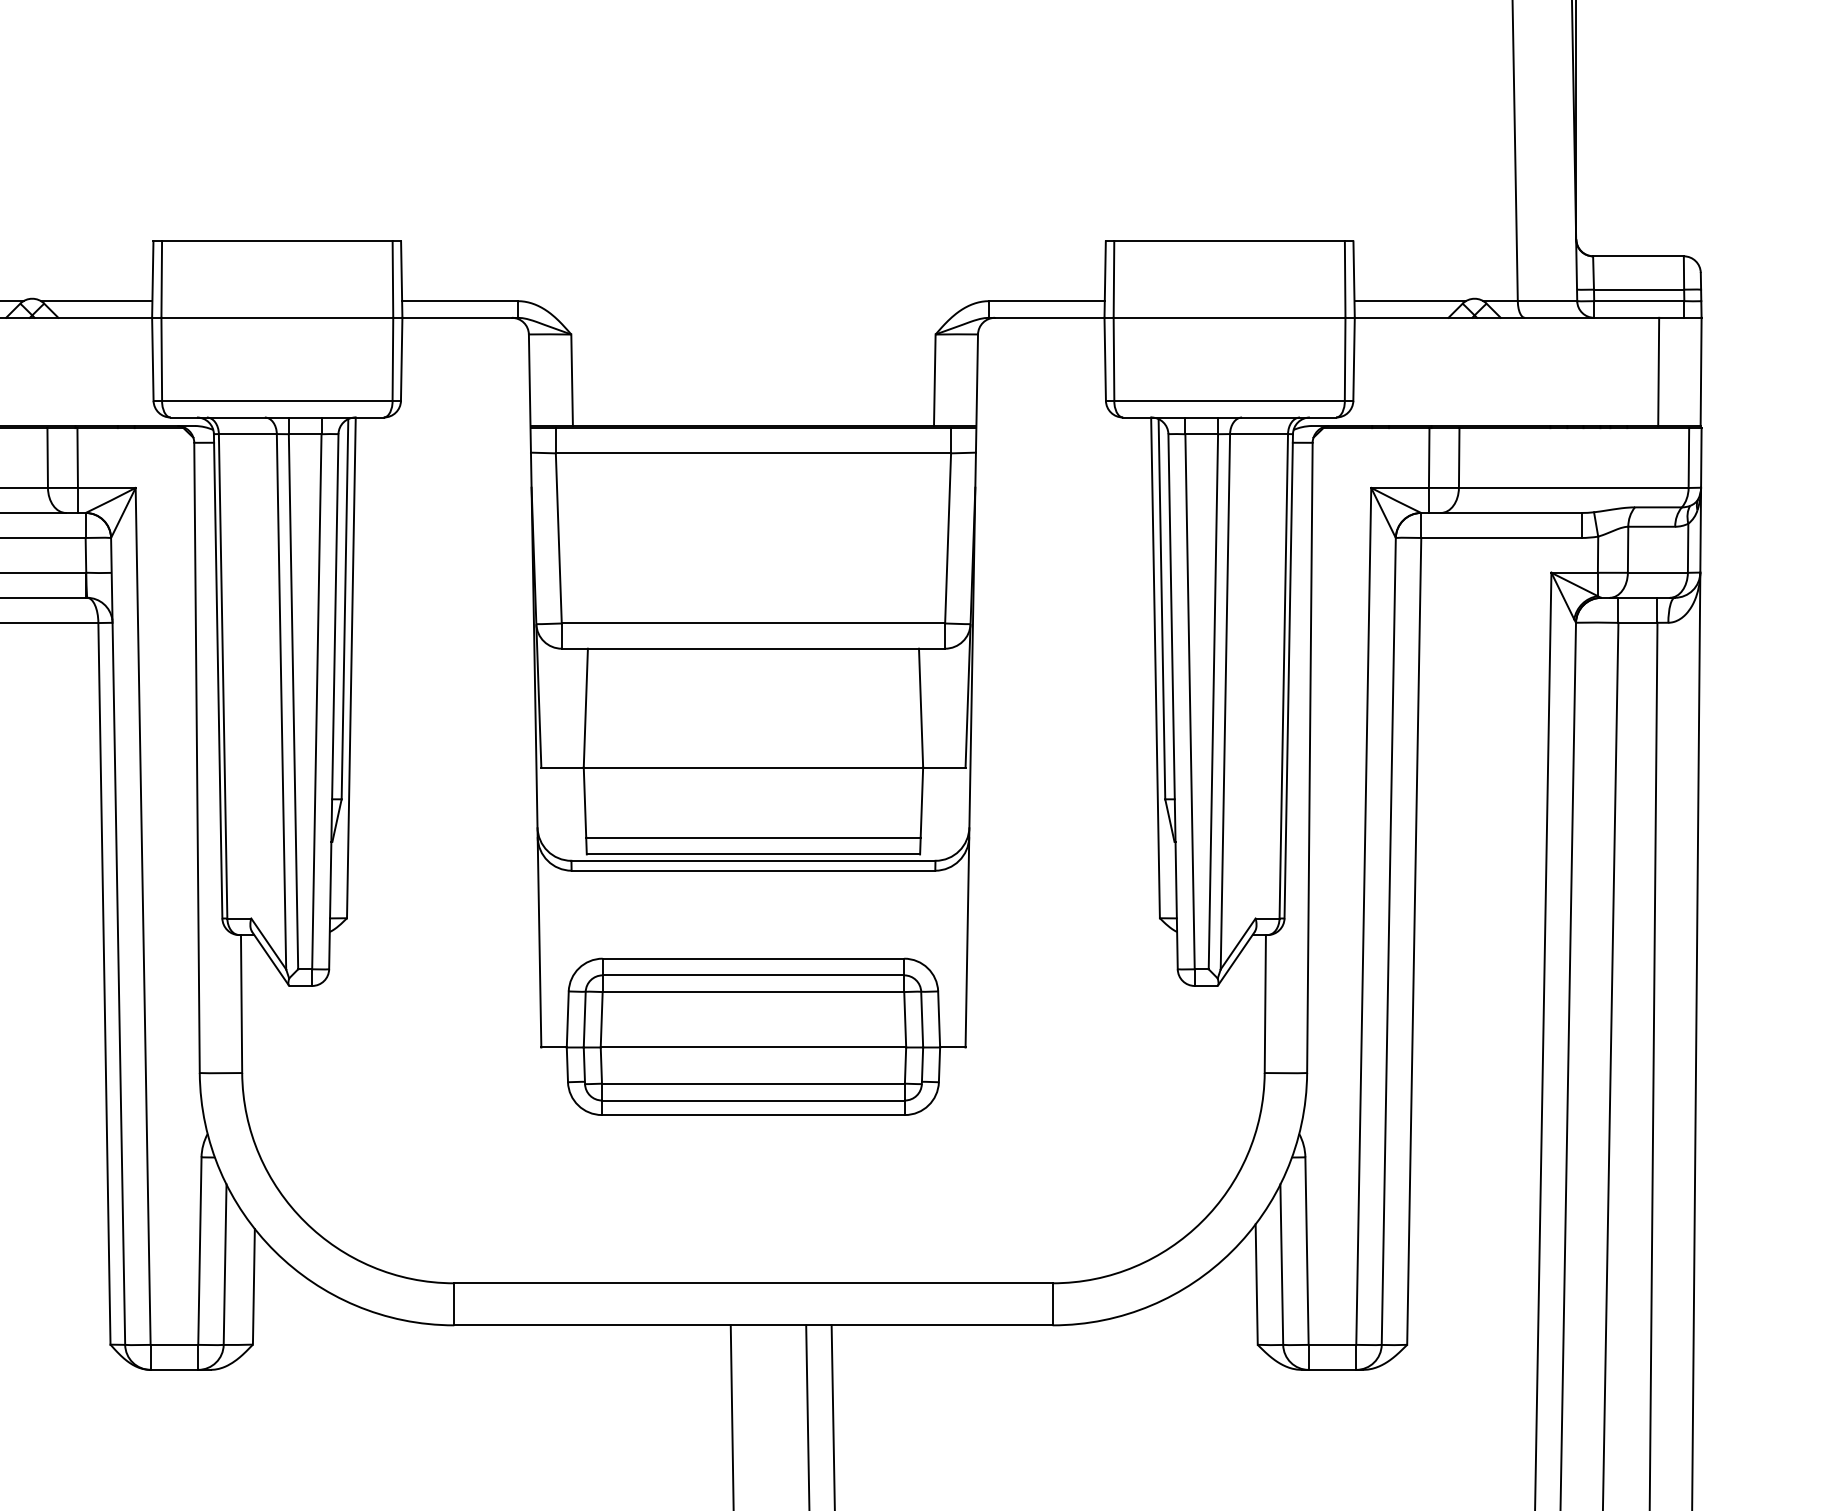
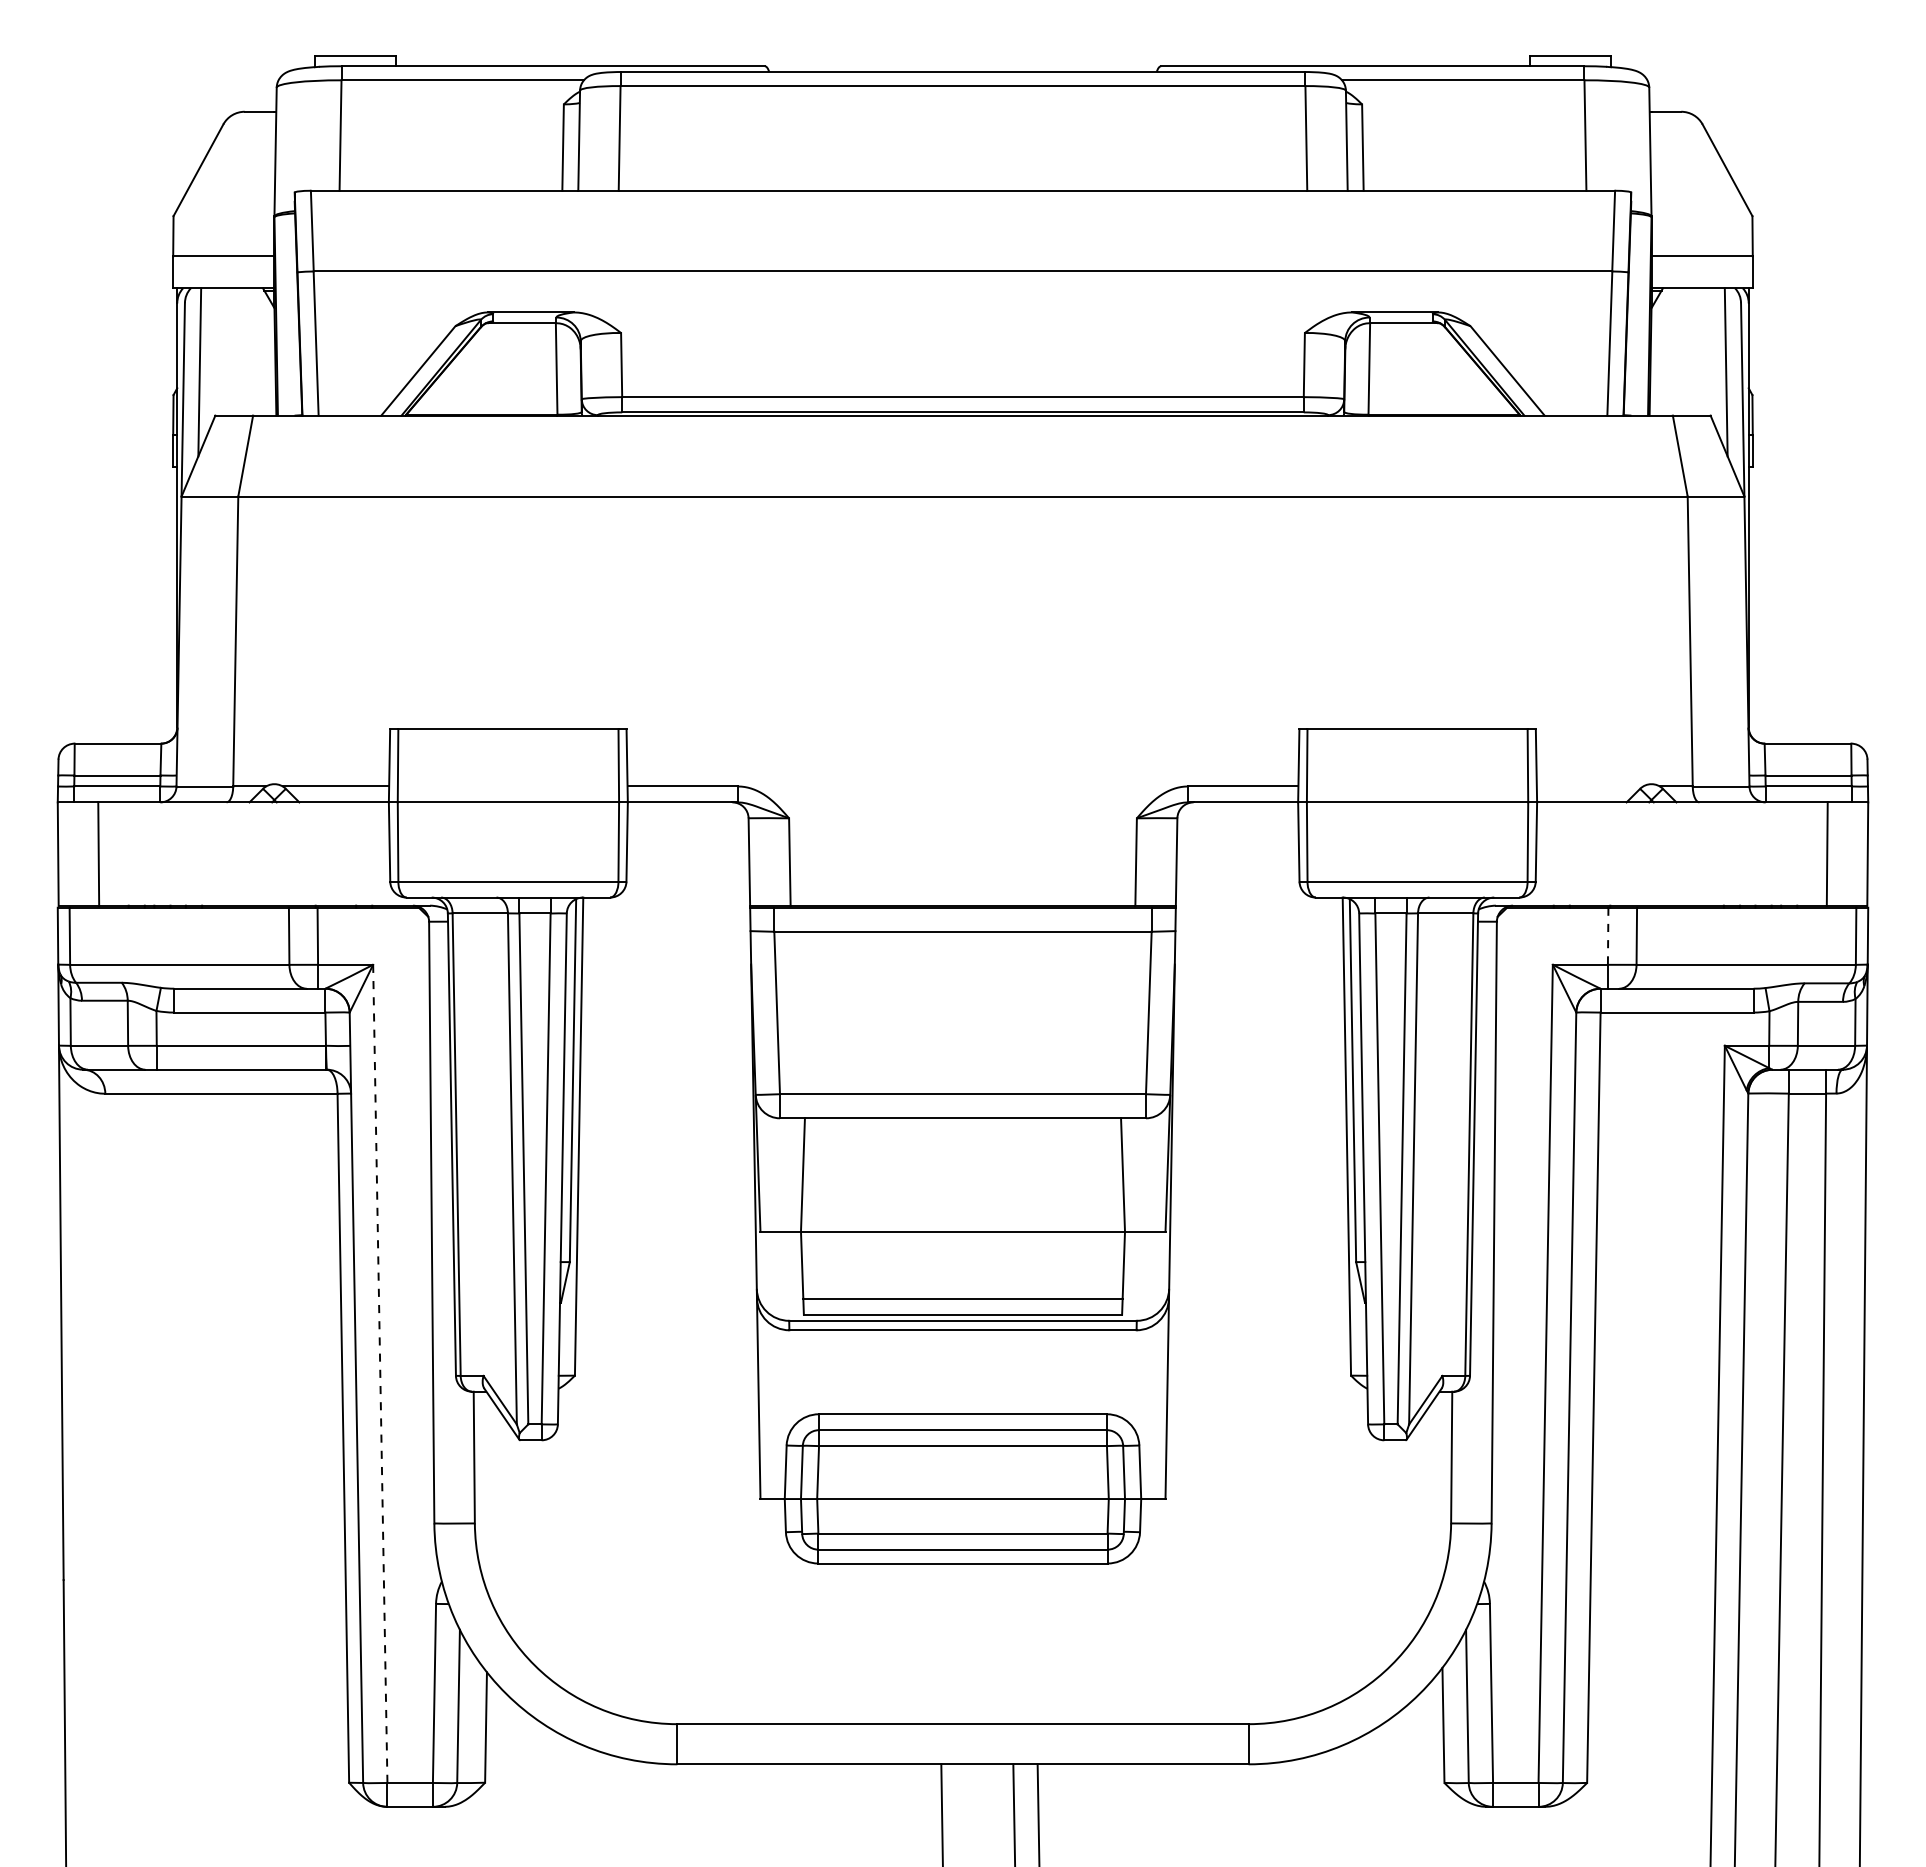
line: (1409, 301) -> (1589, 786), removed
line: (1429, 458) -> (1608, 936), solid -> dashed
line: (143, 917) -> (380, 1374), solid -> dashed

